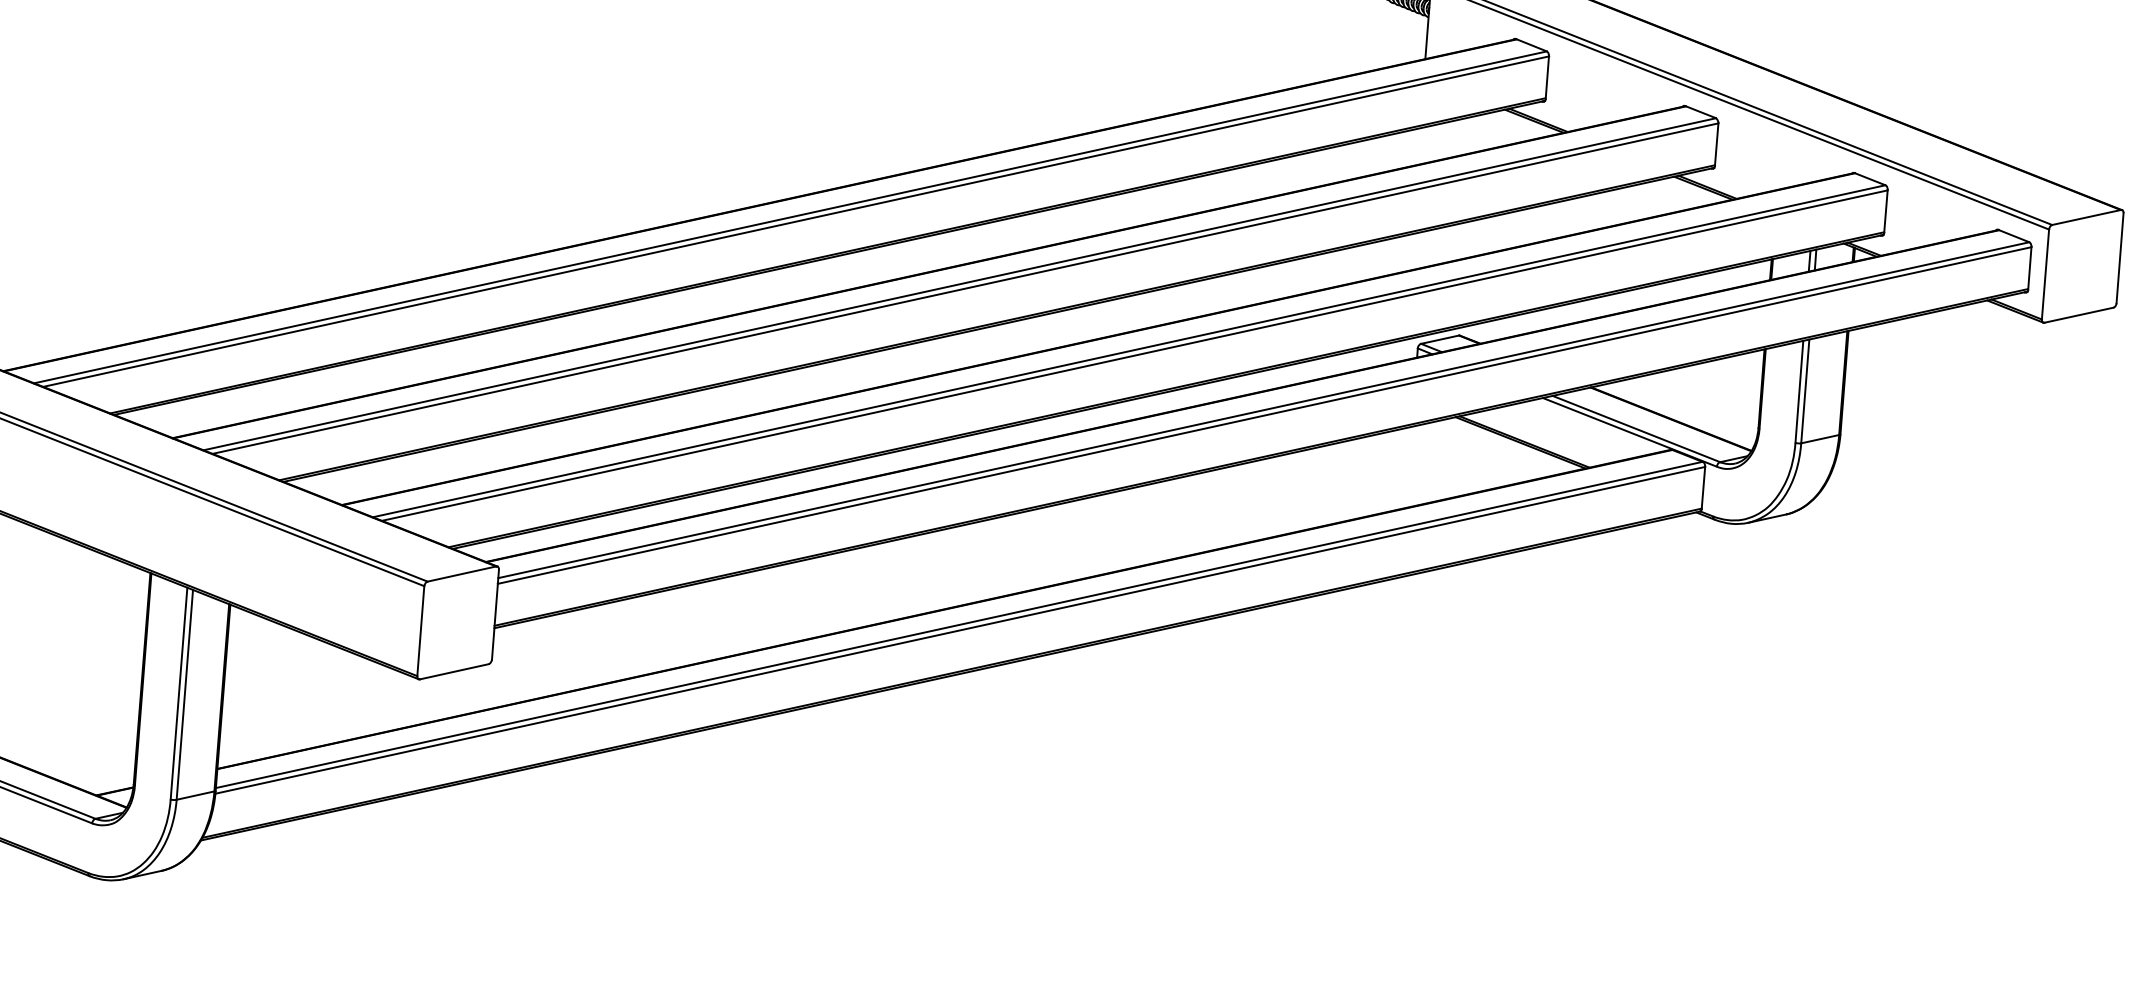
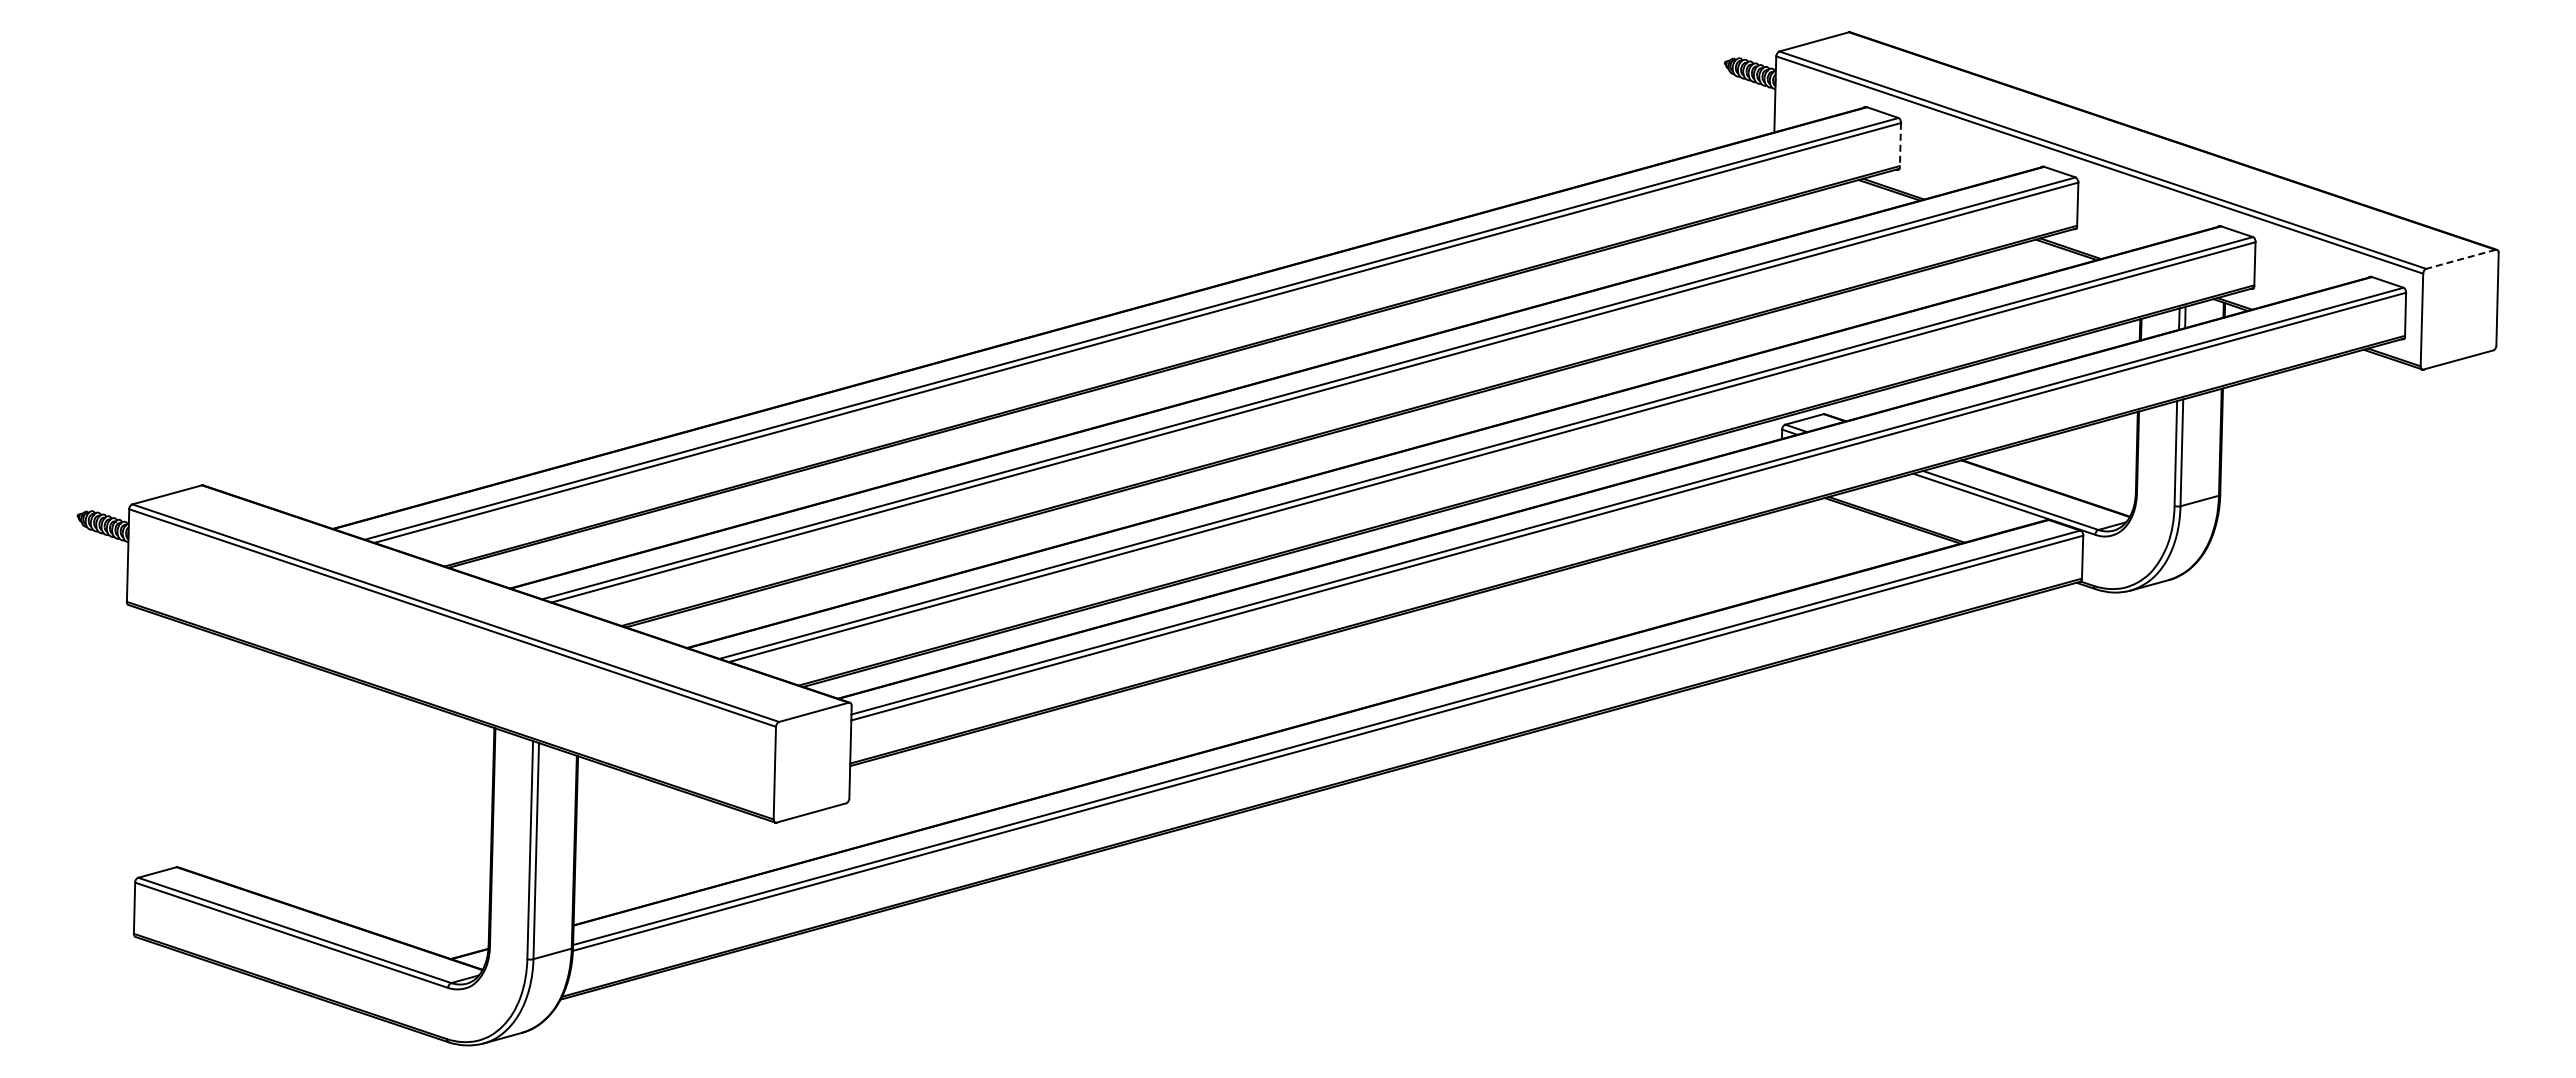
line: (1547, 77) -> (1900, 144), solid -> dashed
line: (2086, 217) -> (2460, 259), solid -> dashed

